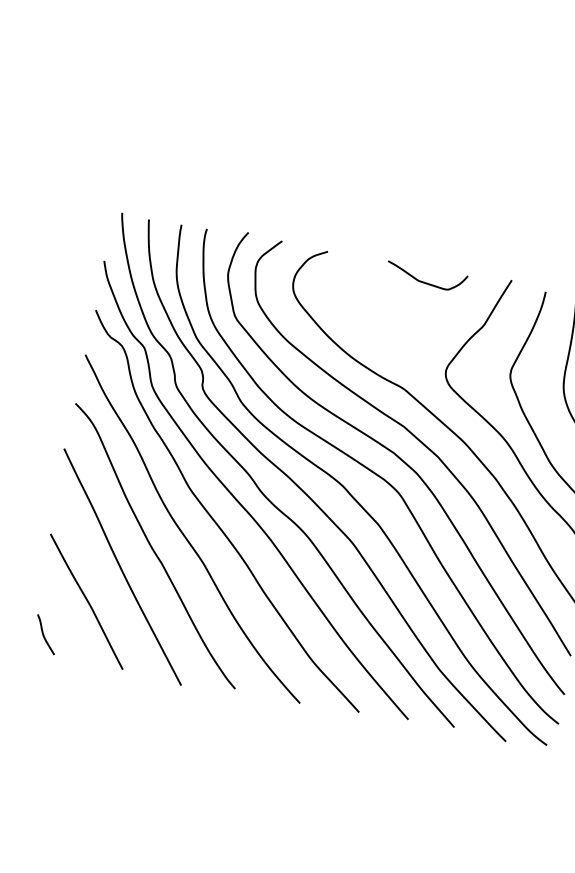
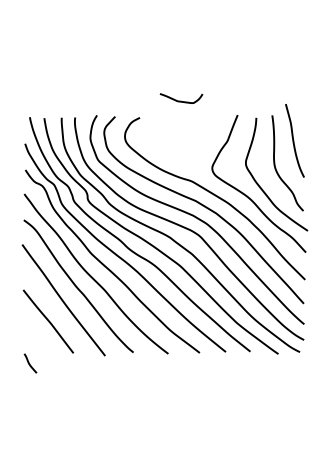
curve: (426, 280) -> (181, 100), moved
curve: (44, 634) -> (29, 363), moved

